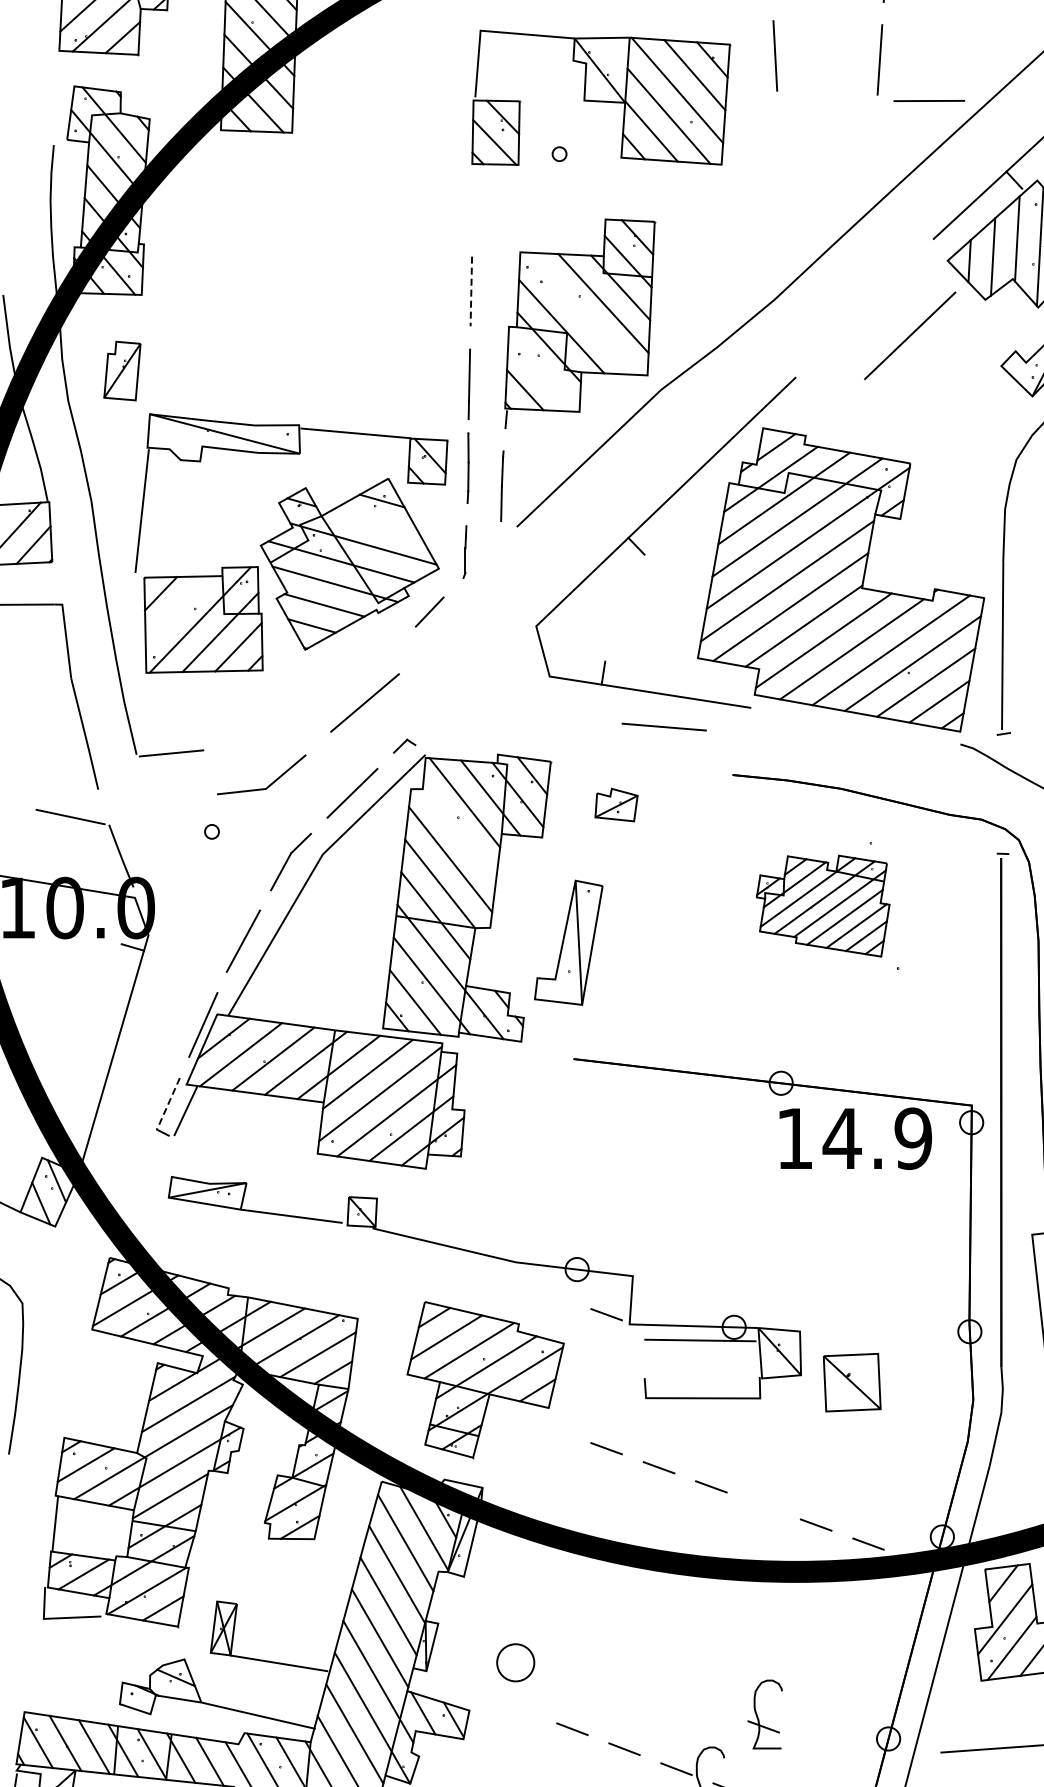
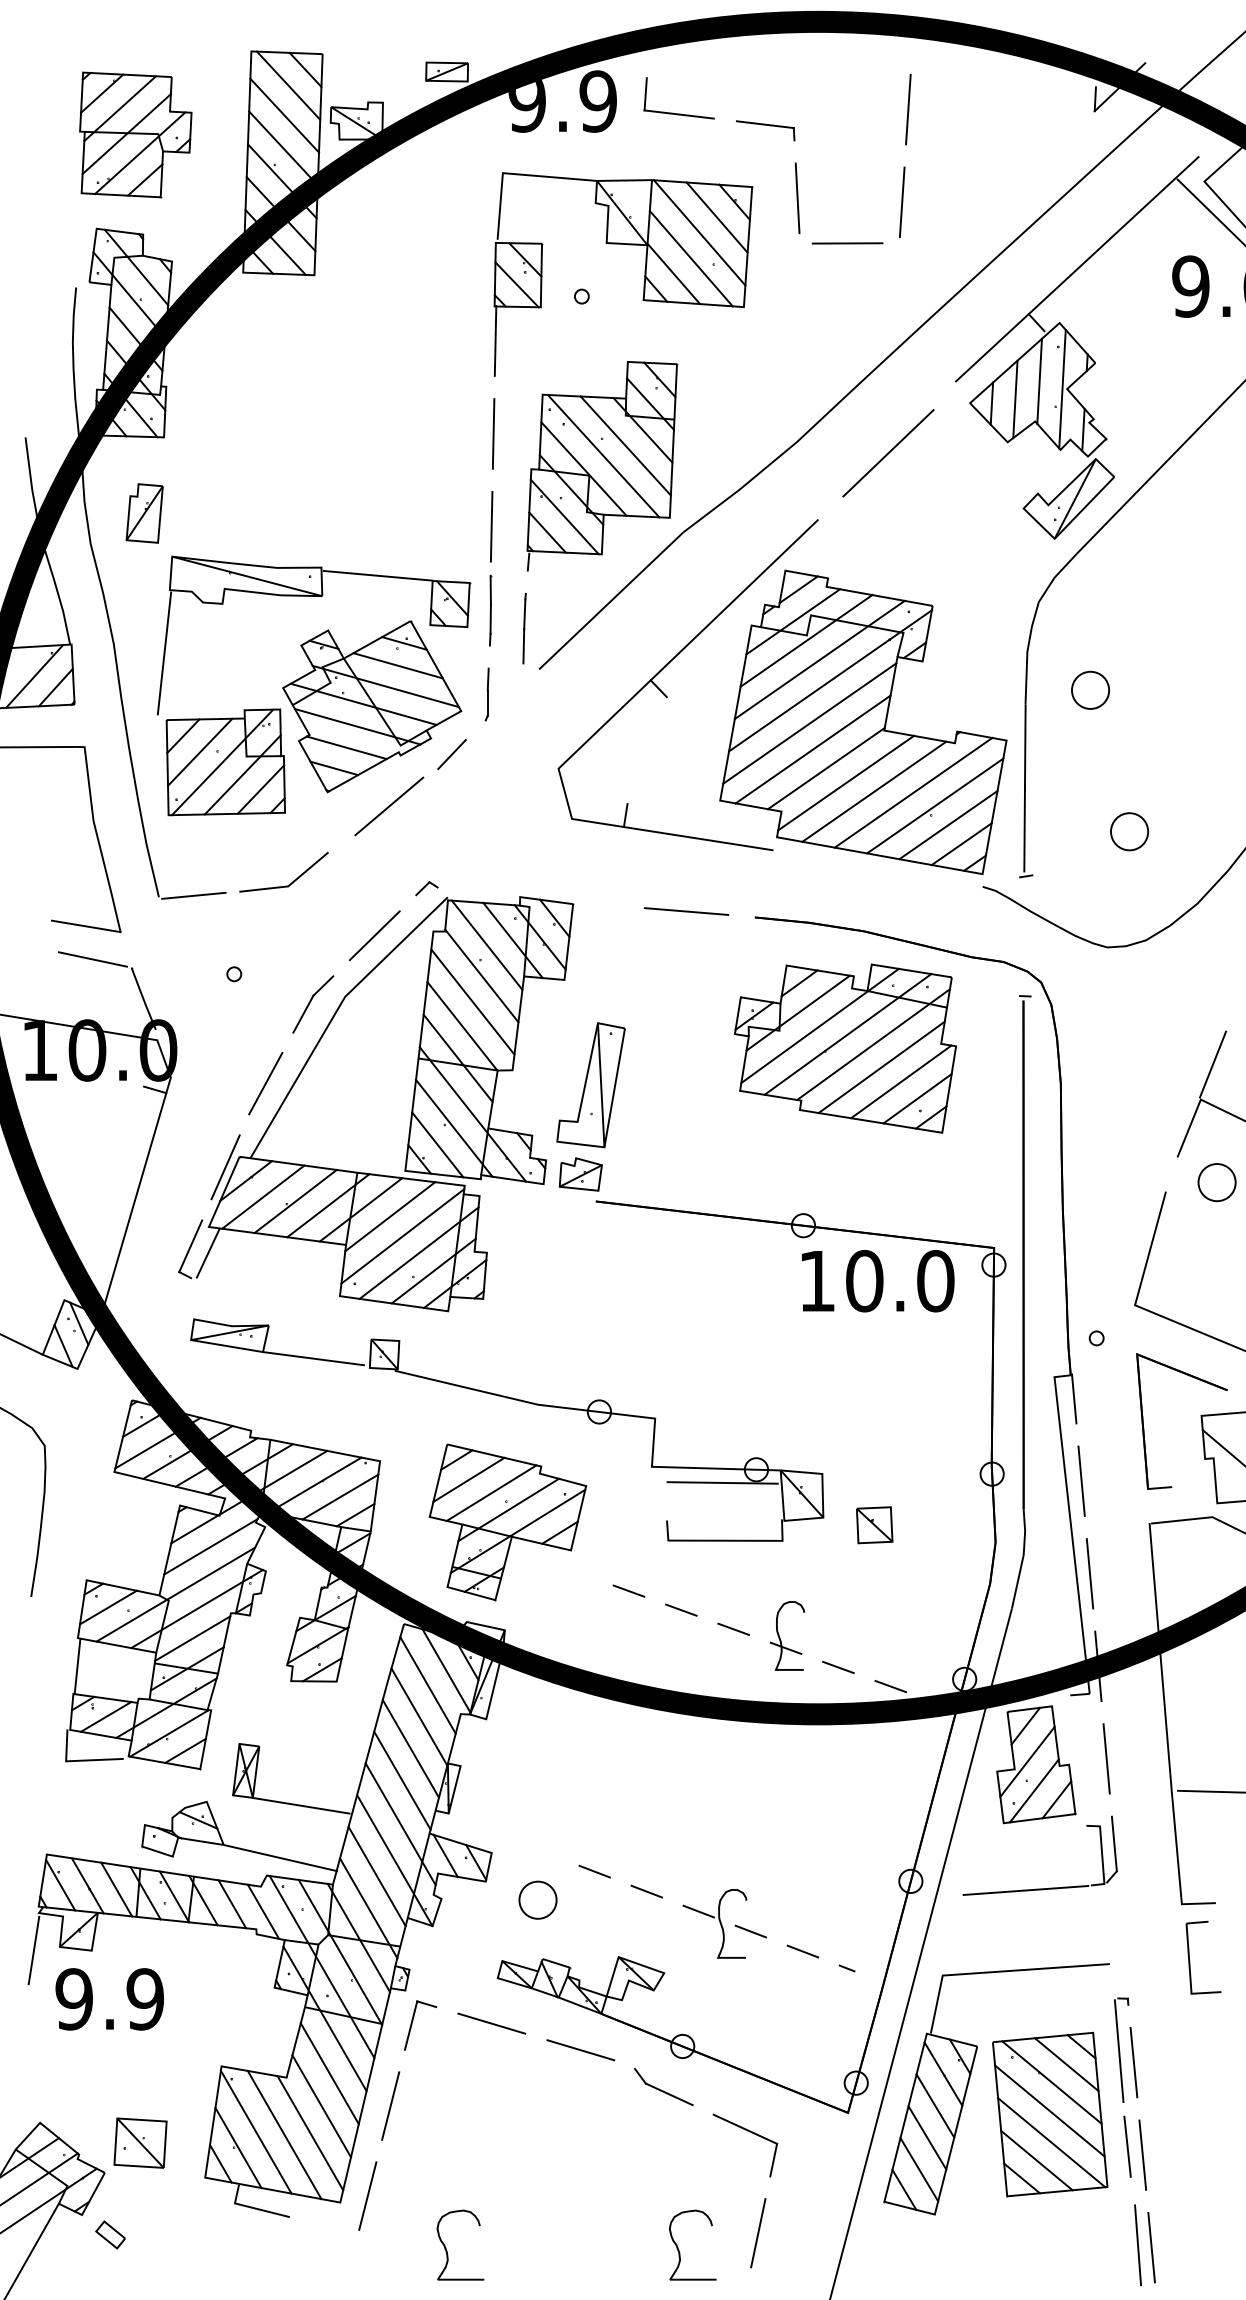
line: (929, 101) -> (847, 243), moved
line: (473, 198) -> (495, 340), added
line: (471, 291) -> (493, 433), dashed -> solid
line: (581, 314) -> (603, 456), added
line: (910, 336) -> (888, 453), moved
line: (542, 374) -> (564, 516), added
line: (375, 523) -> (397, 665), added
line: (178, 609) -> (200, 751), added
line: (365, 703) -> (389, 806), moved
line: (664, 727) -> (686, 911), moved
line: (271, 783) -> (293, 880), moved
line: (63, 784) -> (85, 926), added
part: (616, 805) -> (580, 1174), moved
line: (459, 833) -> (481, 975), added
part: (823, 906) -> (845, 1048), size x1.67
line: (168, 1104) -> (190, 1246), dashed -> solid
text: (877, 1139) -> (899, 1281), 14.9 -> 10.0
line: (606, 1314) -> (628, 1456), removed
part: (852, 1383) -> (874, 1525), size x0.62
part: (515, 1662) -> (537, 1899), moved
part: (758, 1716) -> (780, 1637), moved

